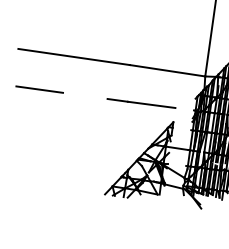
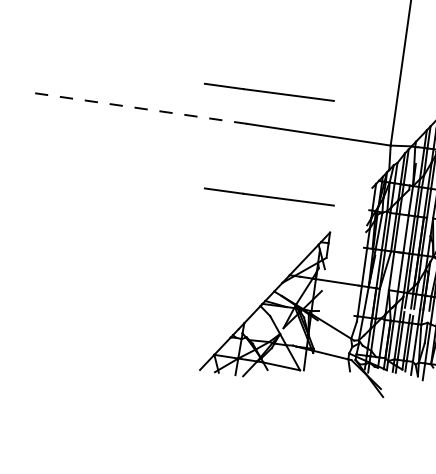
line: (141, 48) -> (269, 92), added
line: (73, 56) -> (139, 107), solid -> dashed
line: (39, 89) -> (75, 170), removed

